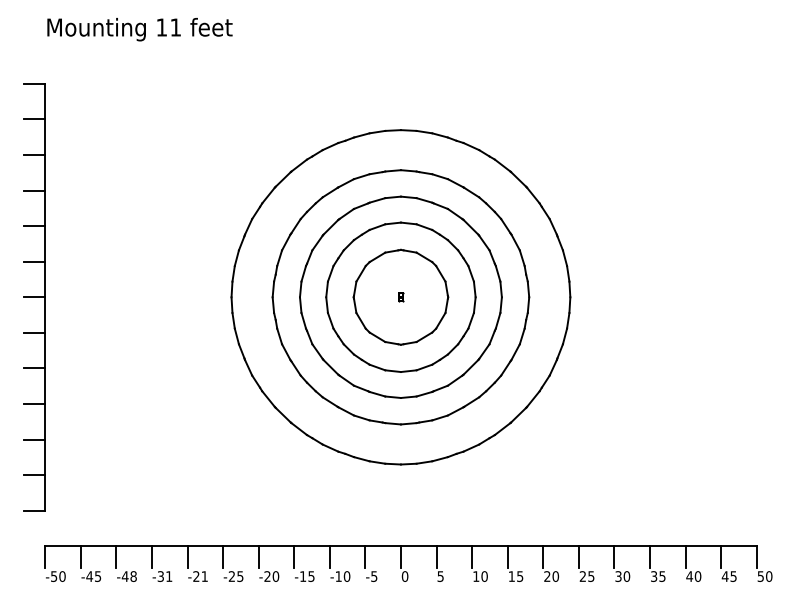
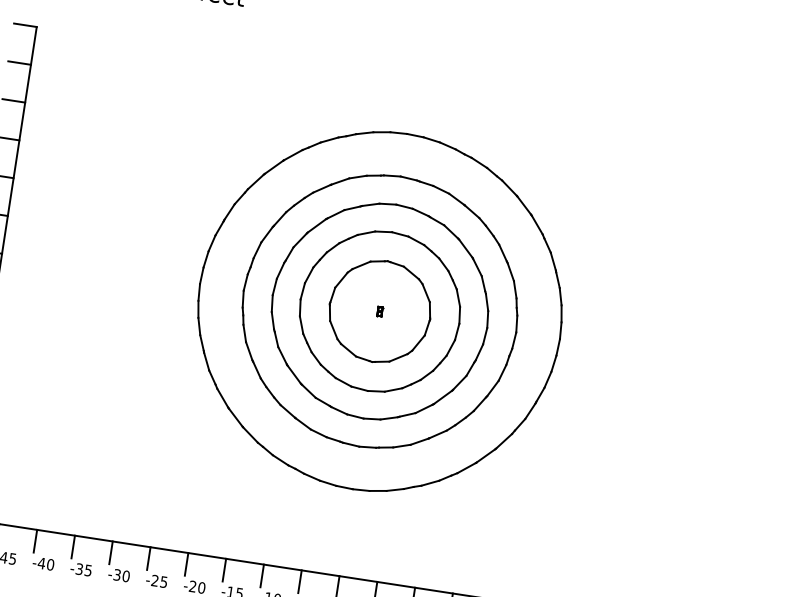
text: (133, 576) -> (50, 564), -48 -> -40
text: (169, 576) -> (88, 570), -31 -> -35
text: (200, 576) -> (121, 575), -21 -> -30

